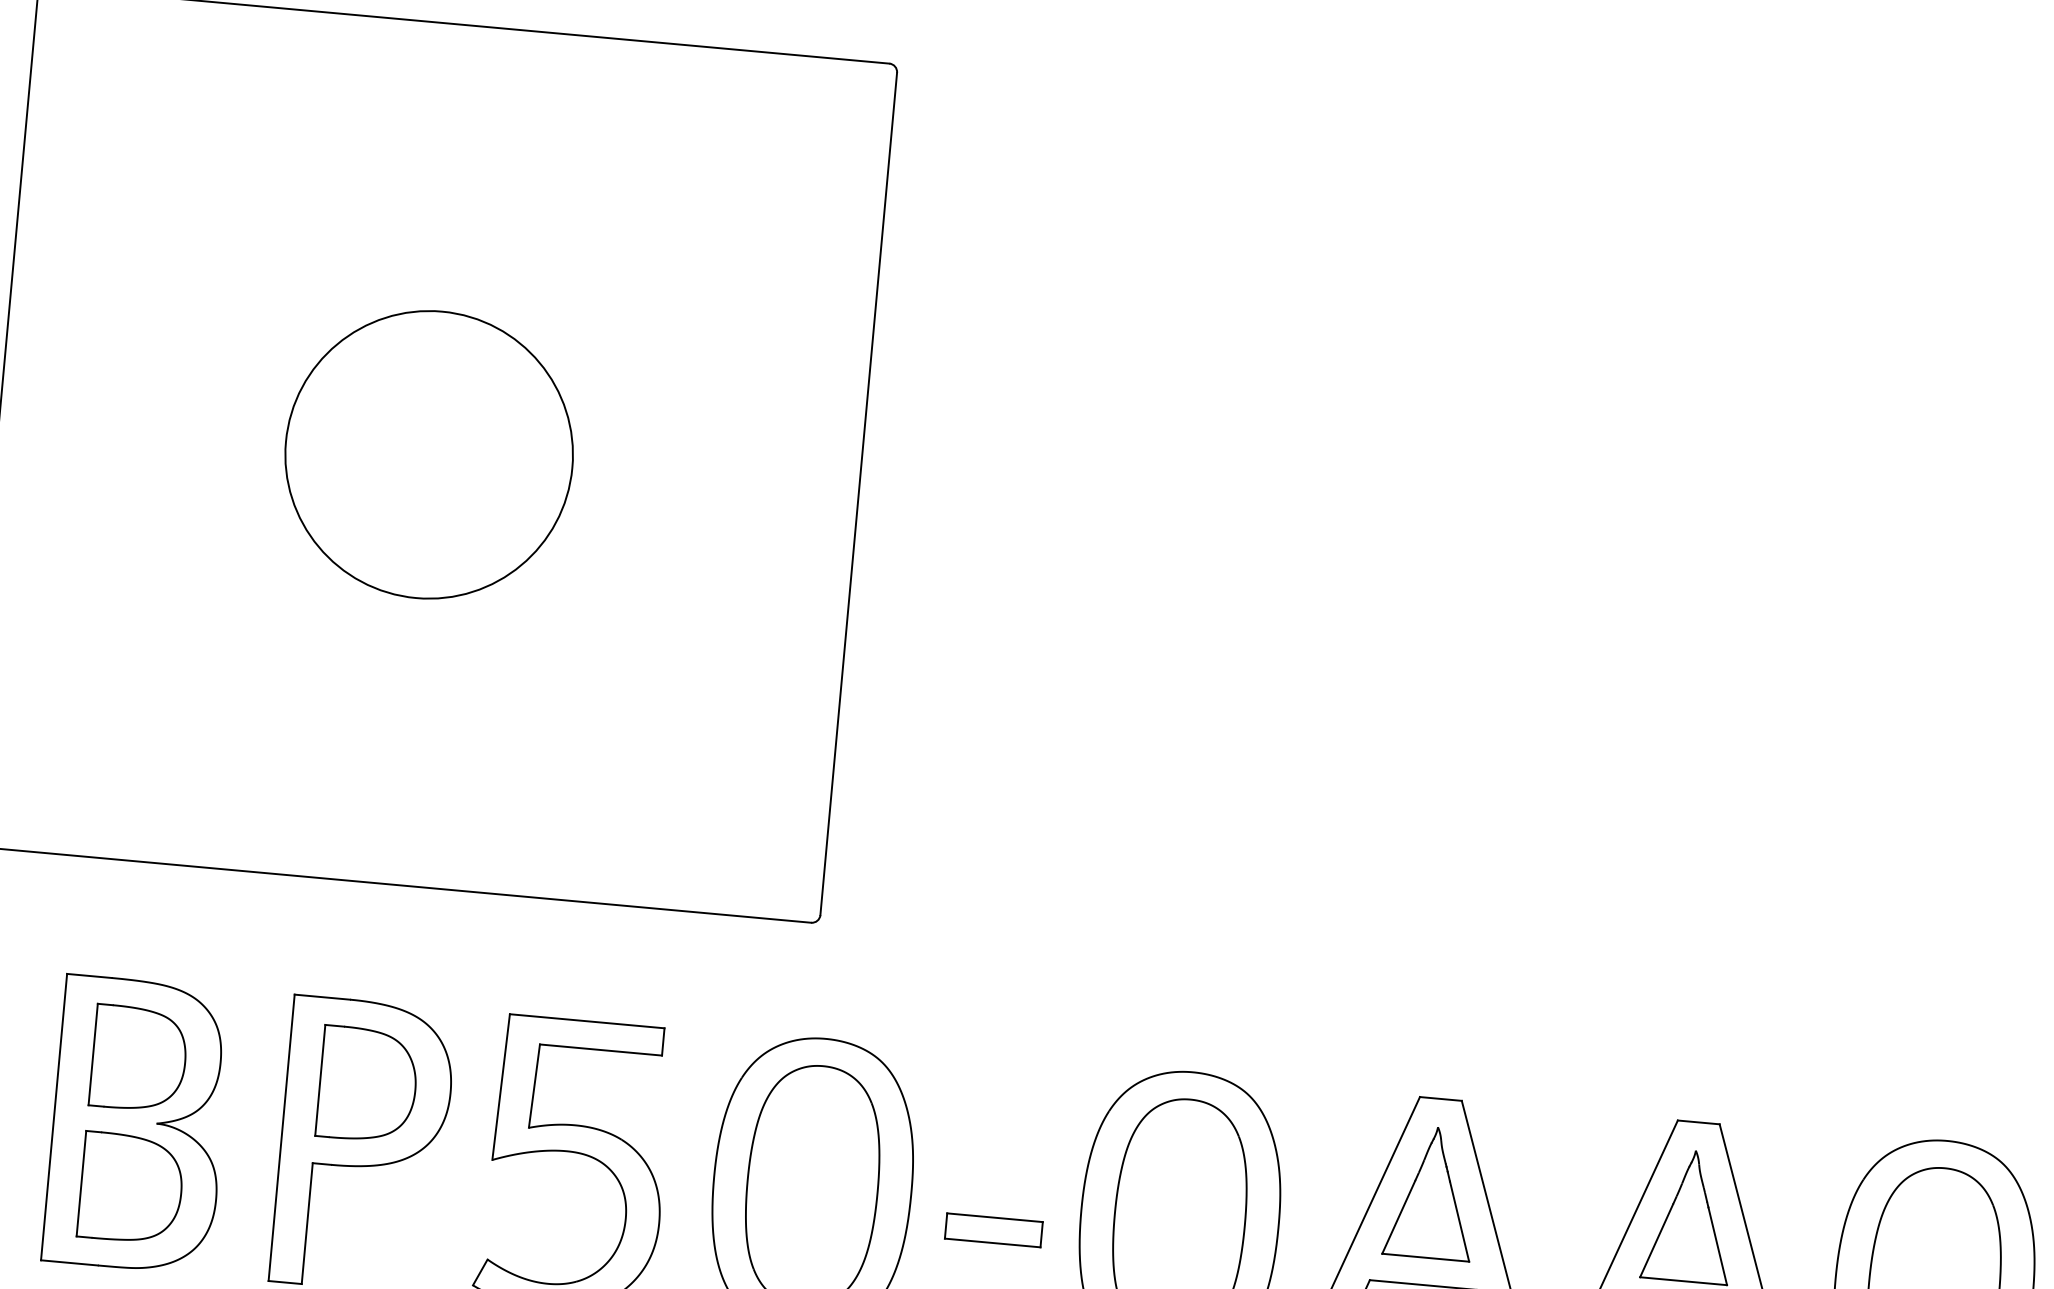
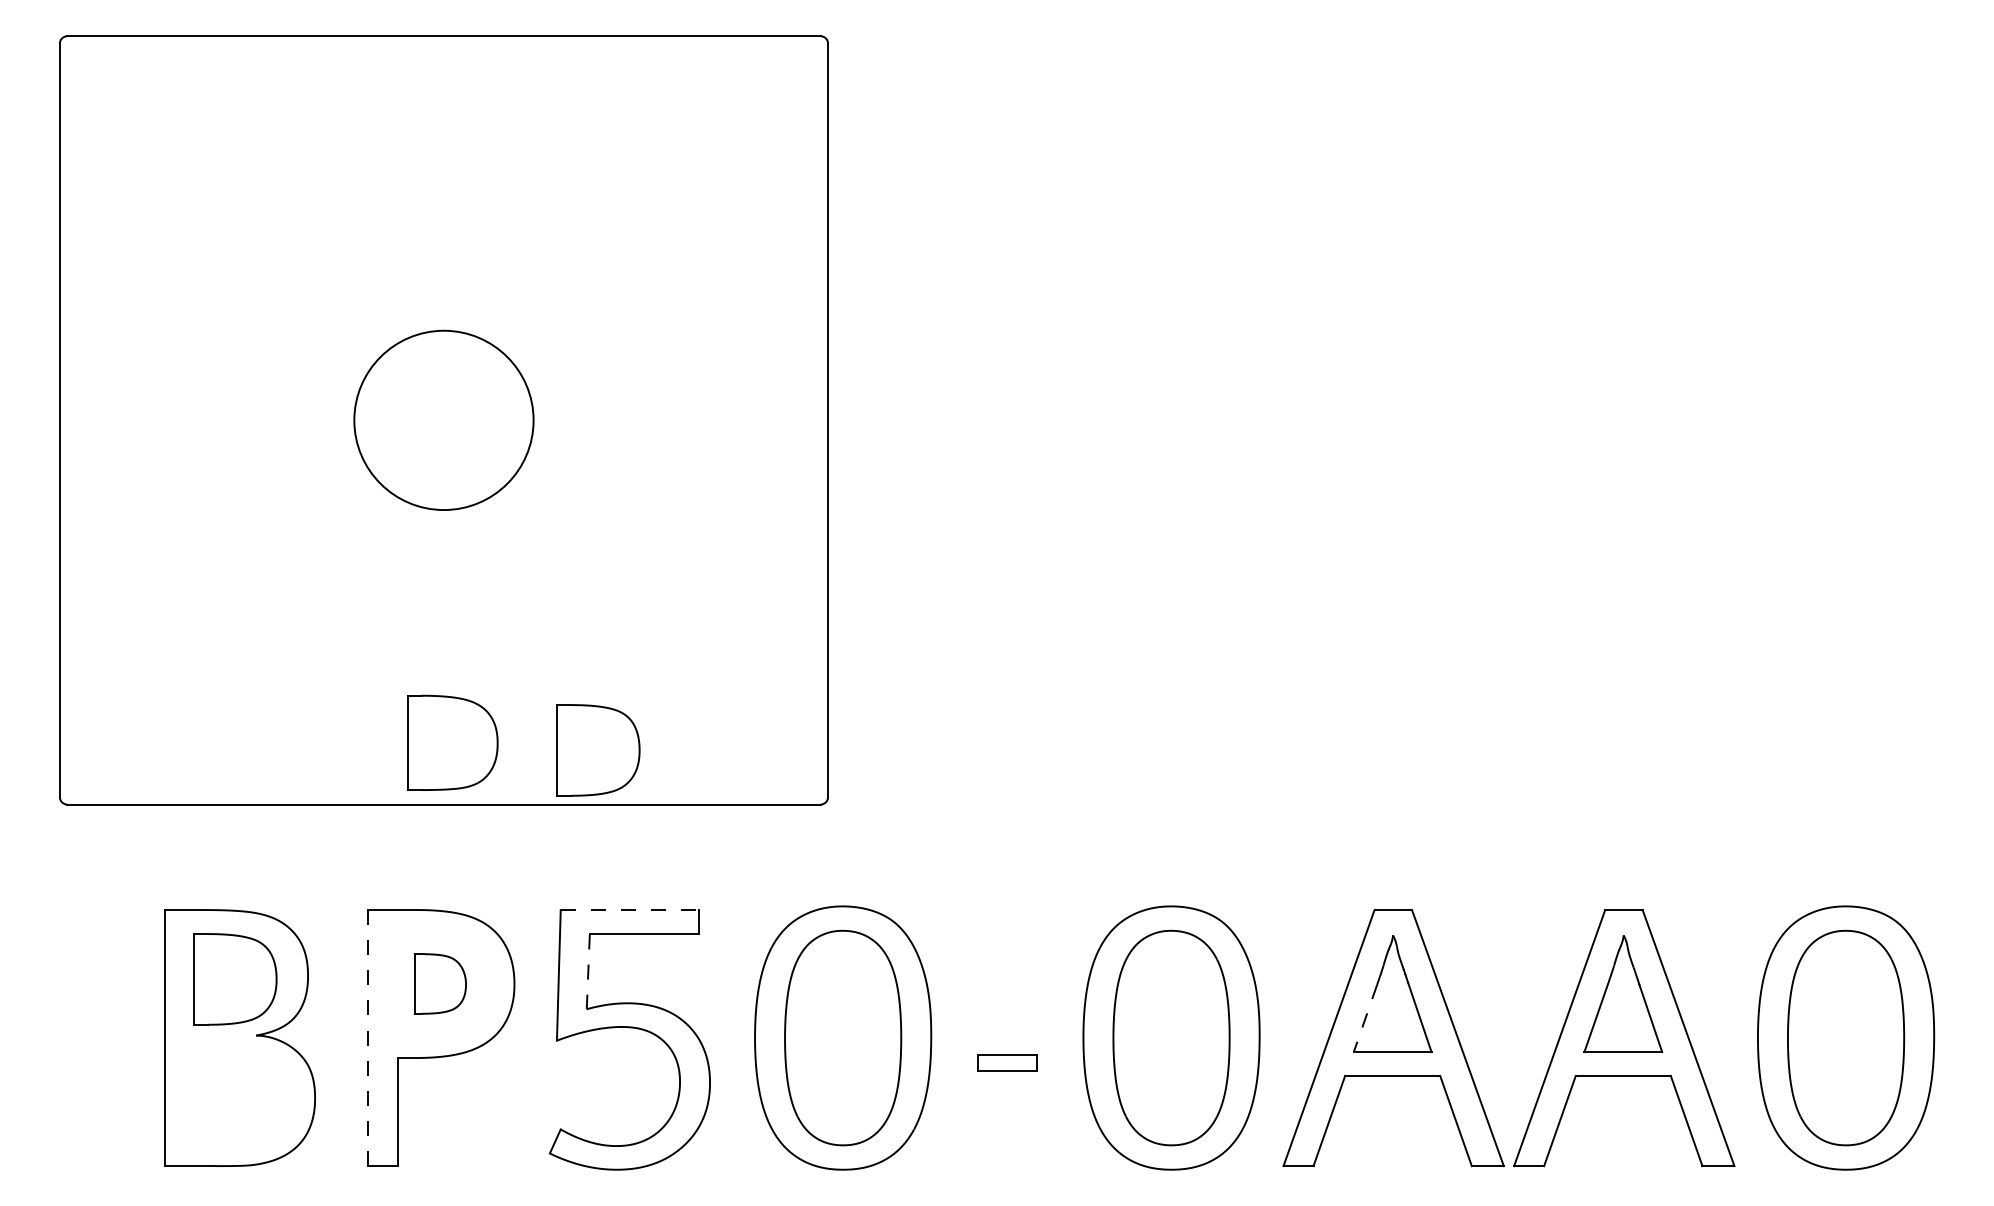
circle: (428, 454) -> (443, 420), size x0.7
part: (568, 839) -> (598, 750), added
line: (587, 1021) -> (630, 910), solid -> dashed
part: (367, 1084) -> (440, 983), size x0.6
line: (534, 1086) -> (588, 972), solid -> dashed
line: (281, 1137) -> (368, 1037), solid -> dashed
part: (130, 1187) -> (452, 742), moved
line: (1398, 1217) -> (1365, 1018), solid -> dashed
part: (993, 1230) -> (1007, 1062), size x0.7

